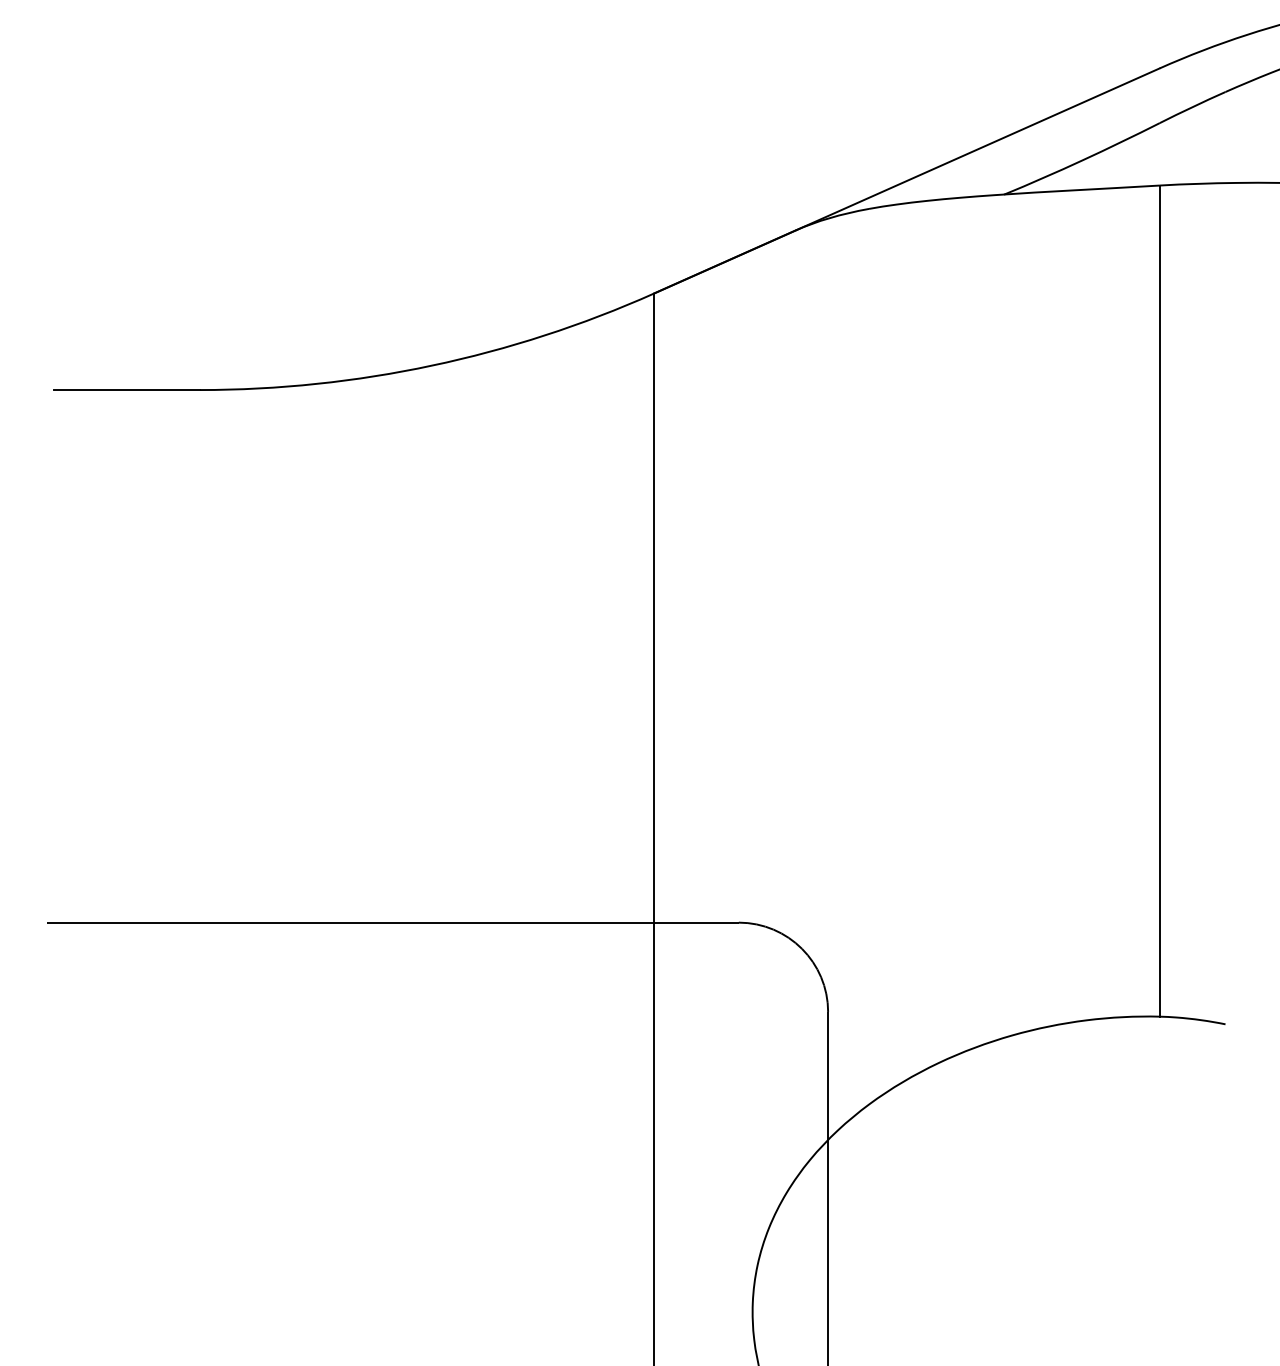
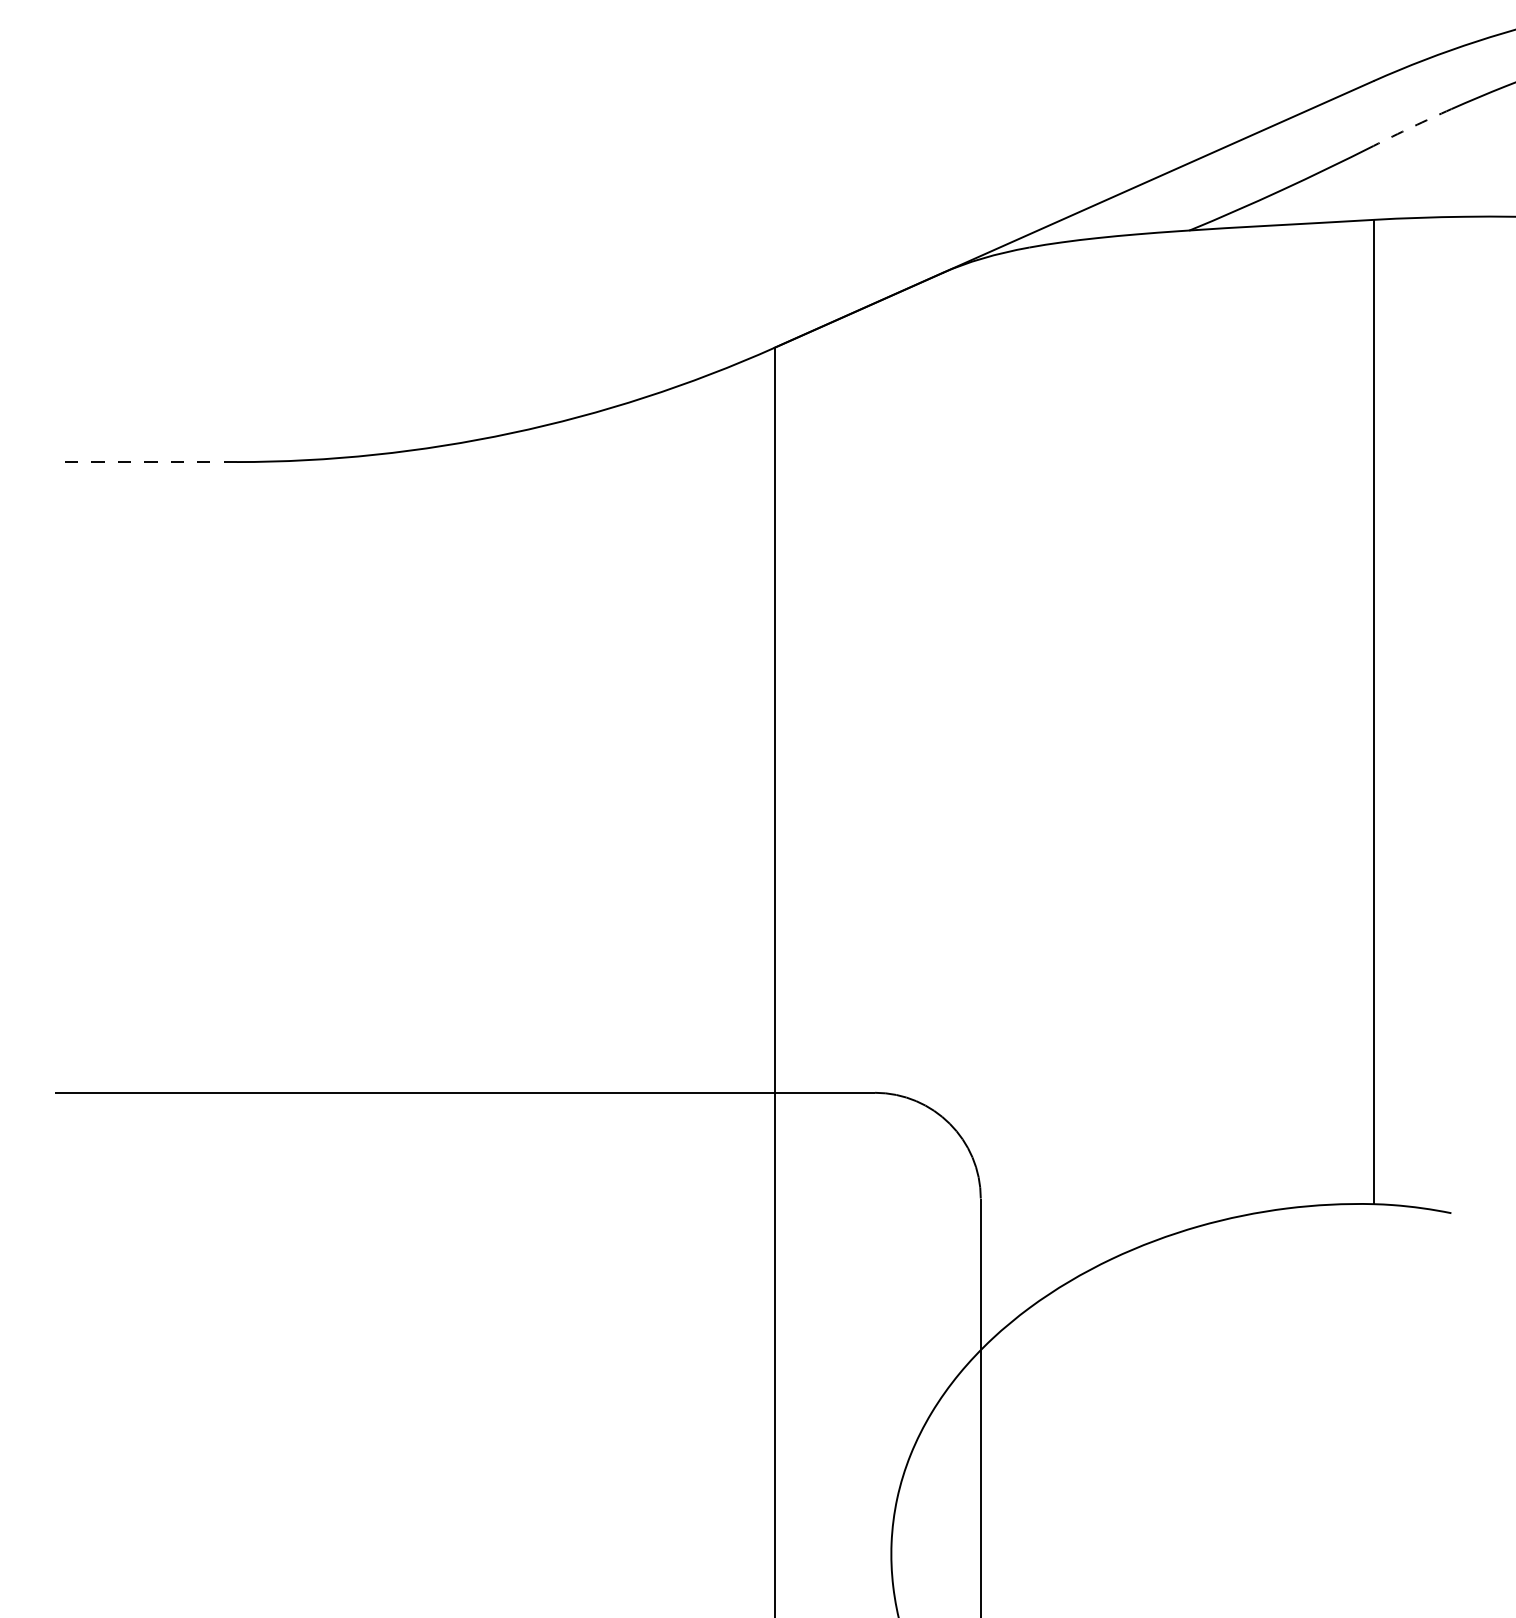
arc: (1192, 107) -> (1412, 127), solid -> dashed
line: (127, 390) -> (150, 462), solid -> dashed

